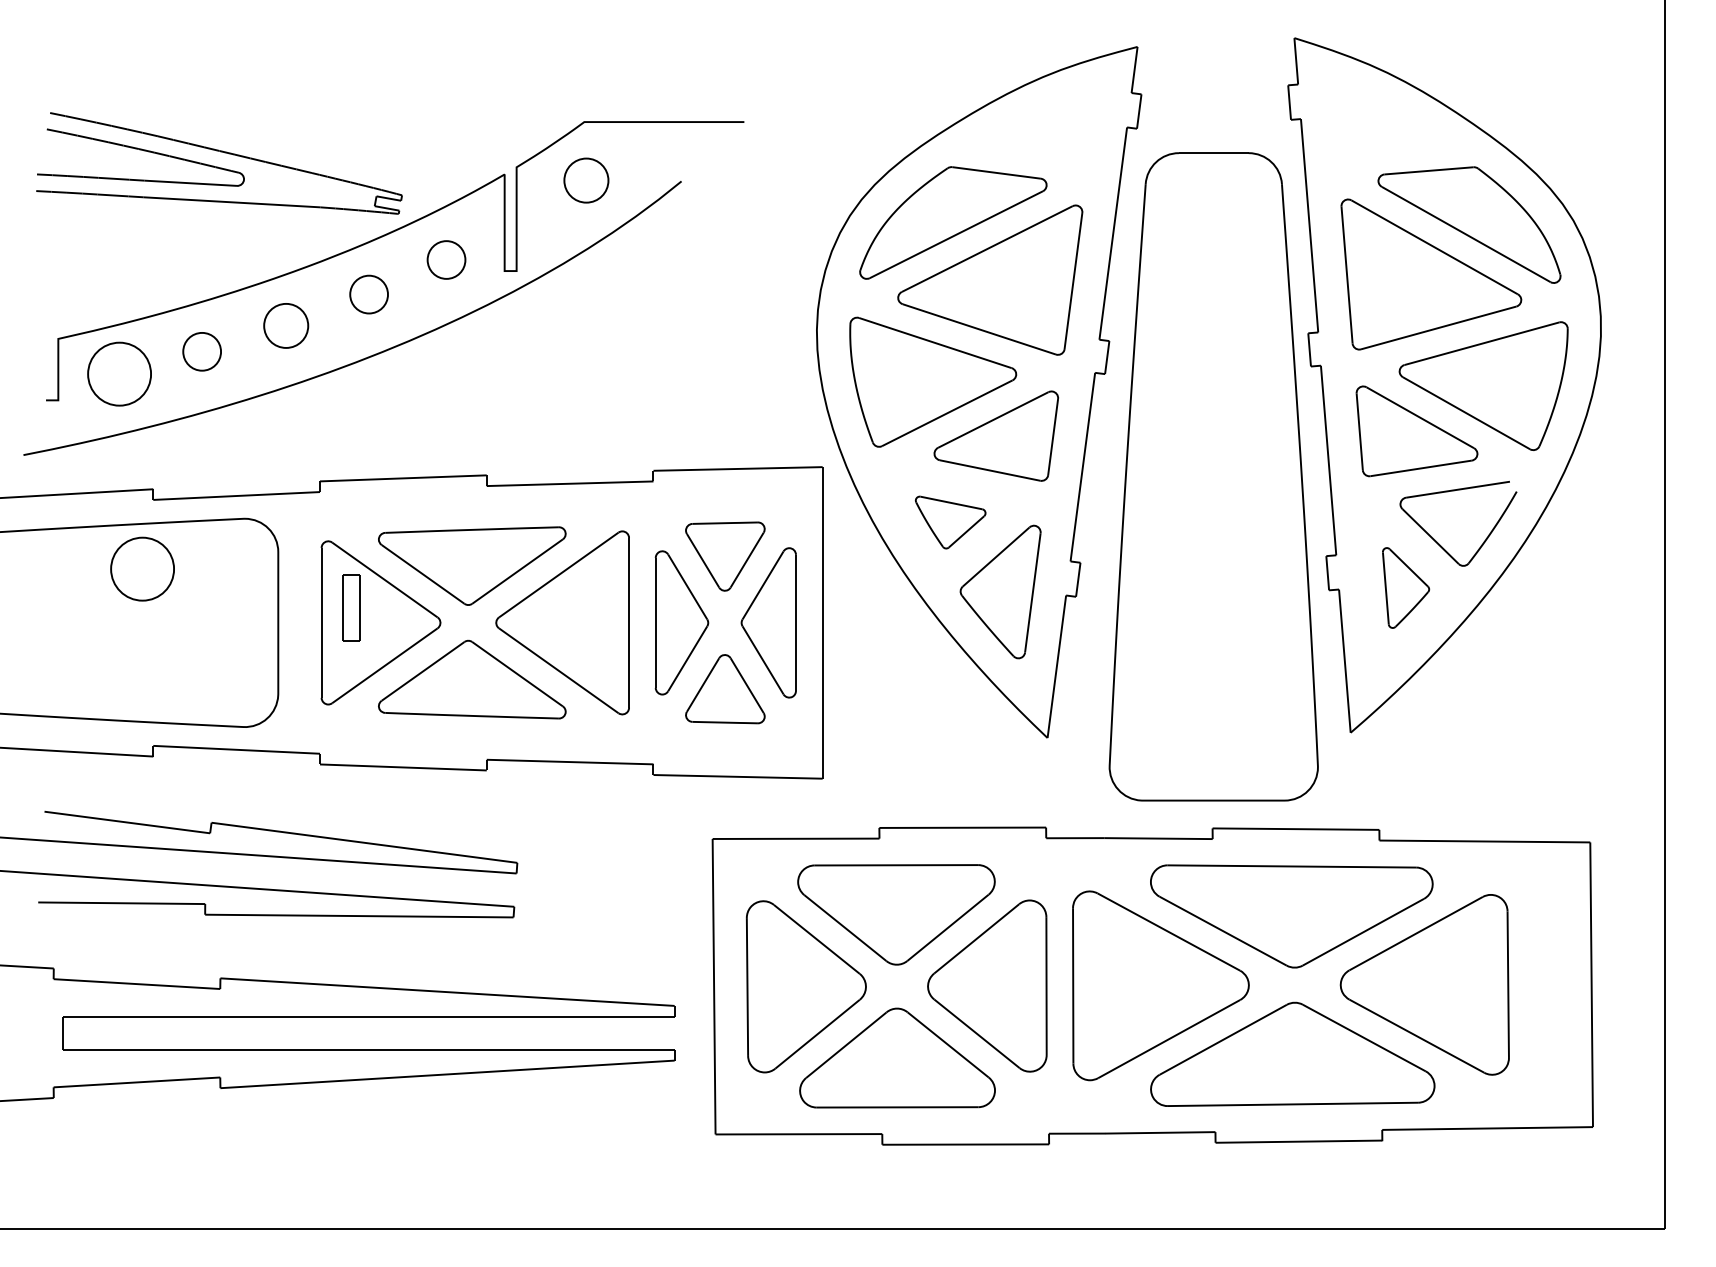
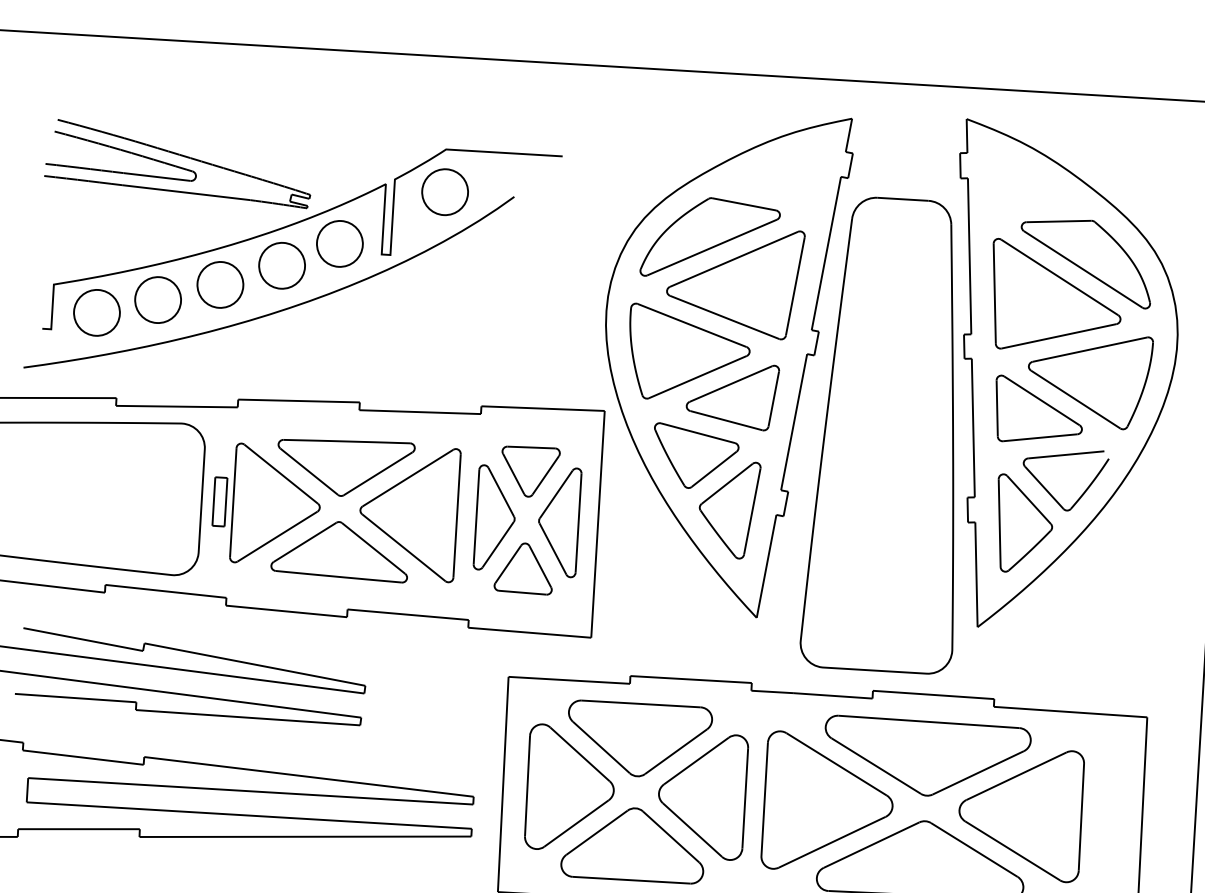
part: (586, 180) -> (445, 192), size x1.43
part: (446, 259) -> (339, 243), size x1.67
part: (368, 294) -> (281, 265), size x1.67
part: (285, 325) -> (219, 284), size x1.43
part: (201, 351) -> (157, 299), size x1.67
part: (950, 522) -> (695, 456), size x1.67
part: (142, 568) -> (105, 455), removed
part: (1405, 587) -> (1023, 523), size x1.67
part: (351, 607) -> (220, 501), moved

